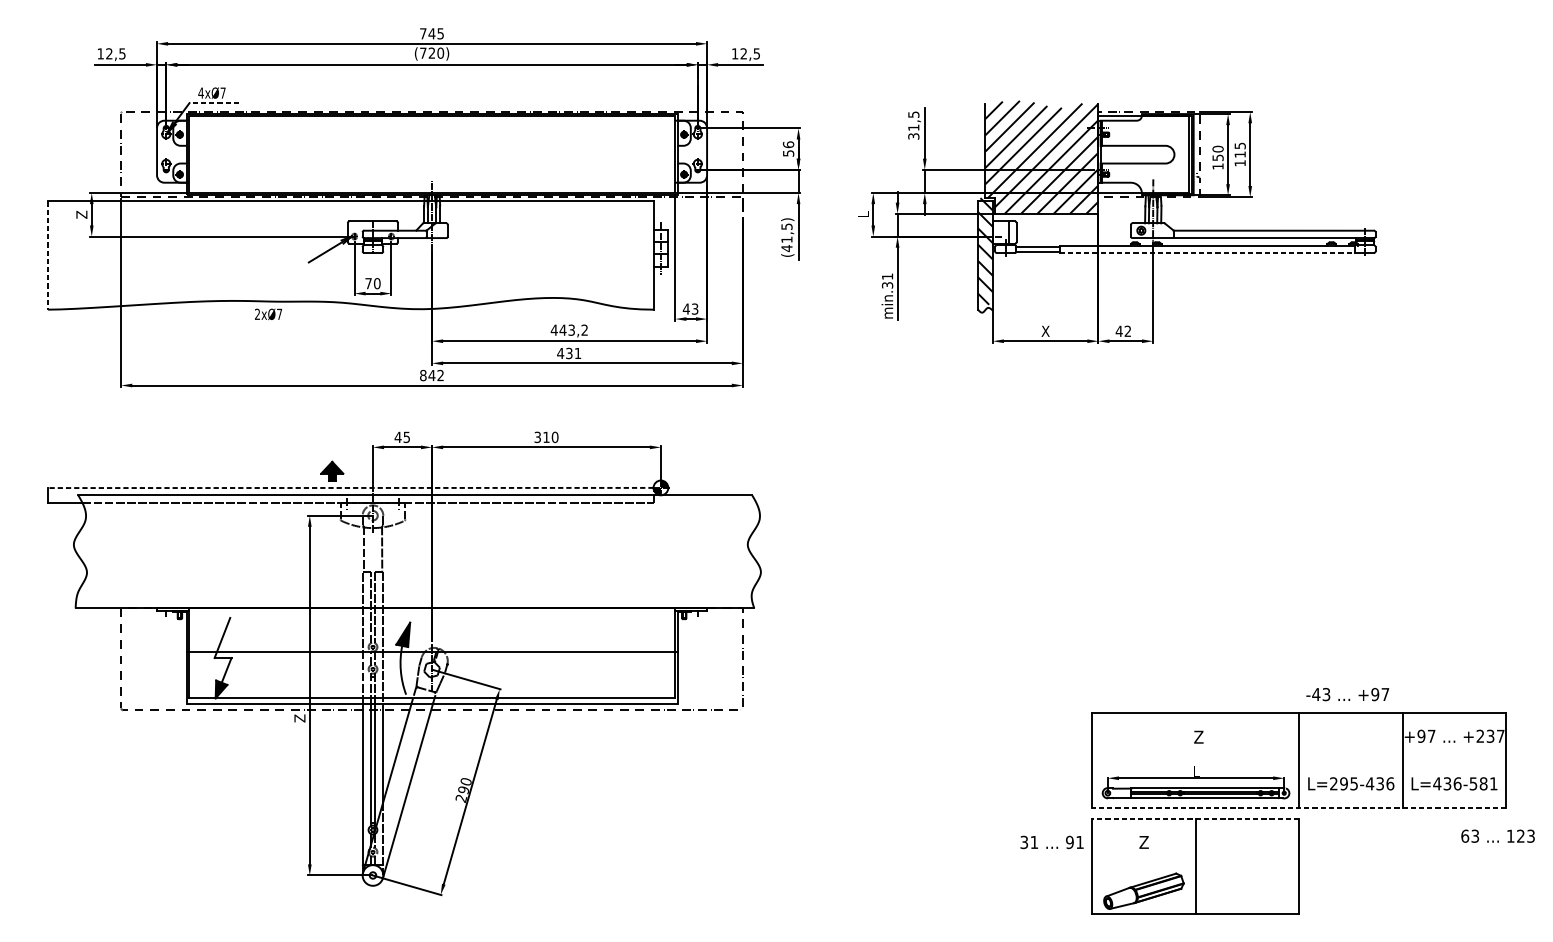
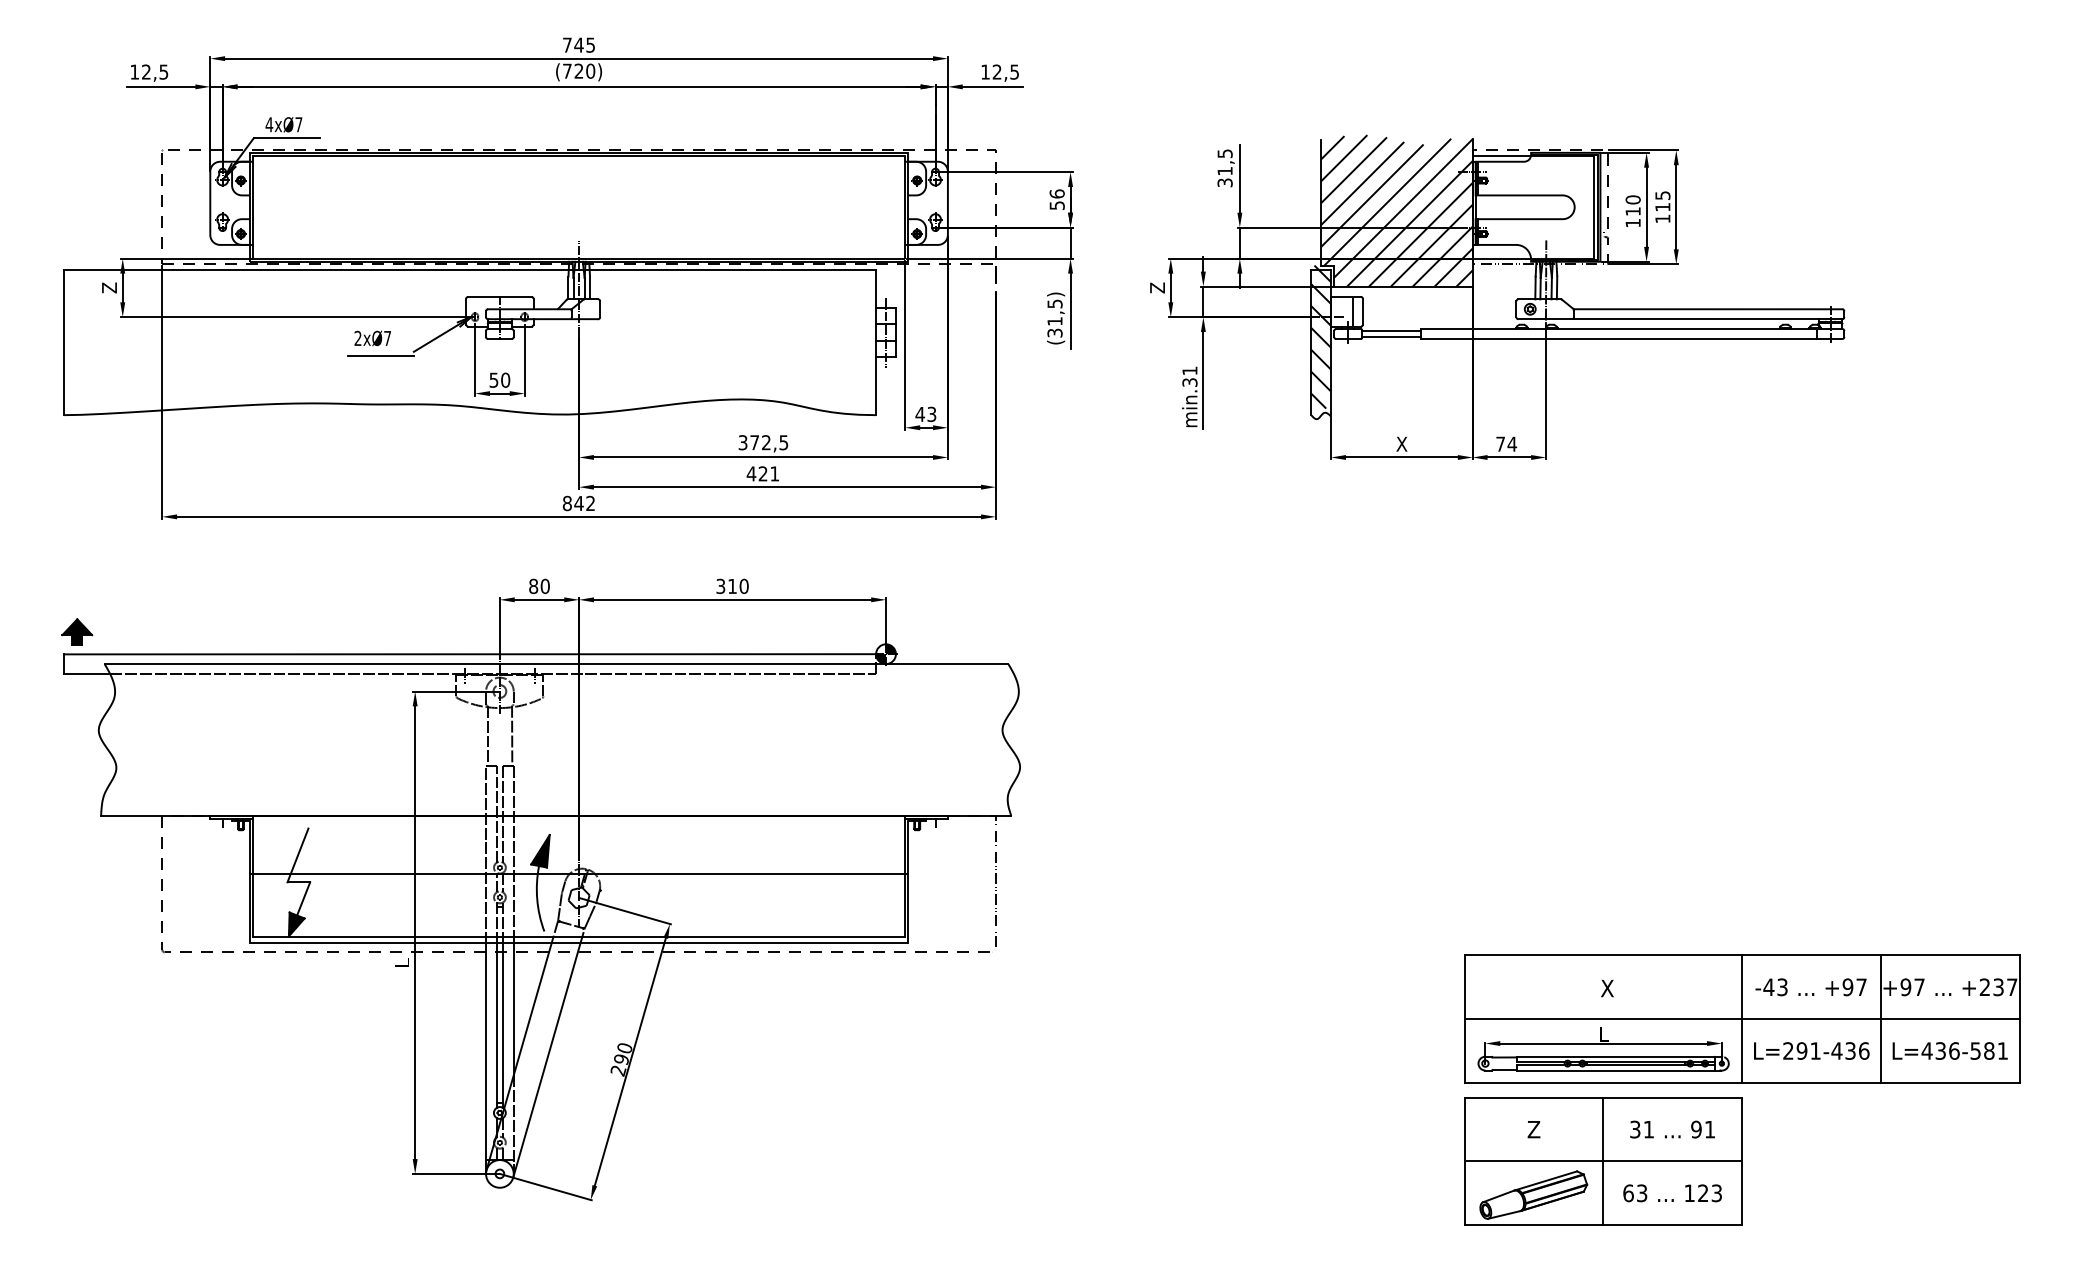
line: (213, 103) -> (286, 138), dashed -> solid
text: (1217, 157) -> (1632, 211), 150 -> 110
text: (863, 214) -> (1157, 287), L -> Z
text: (786, 248) -> (1054, 332), (41,5) -> (31,5)
line: (1207, 253) -> (1619, 339), dashed -> solid
line: (48, 255) -> (64, 342), dashed -> solid
line: (283, 265) -> (380, 356), added
text: (368, 283) -> (493, 379), 70 -> 50
text: (268, 314) -> (372, 338), moved
text: (569, 330) -> (763, 442), 443,2 -> 372,5
text: (1123, 330) -> (1506, 443), 42 -> 74
text: (568, 353) -> (762, 473), 431 -> 421
text: (401, 437) -> (538, 586), 45 -> 80
part: (332, 471) -> (77, 631), moved
line: (351, 488) -> (470, 654), dashed -> solid
text: (1347, 694) -> (1810, 987), moved
text: (299, 718) -> (401, 963), Z -> L
text: (1198, 737) -> (1607, 988), Z -> X
line: (1298, 760) -> (1741, 1019), added
text: (1354, 783) -> (1815, 1050), L=295-436 -> L=291-436
line: (1298, 807) -> (1741, 1082), dashed -> solid
line: (1195, 818) -> (1603, 1097), dashed -> solid
text: (1497, 836) -> (1672, 1193), moved
text: (1052, 842) -> (1672, 1129), moved
line: (1195, 866) -> (1603, 1161), added

